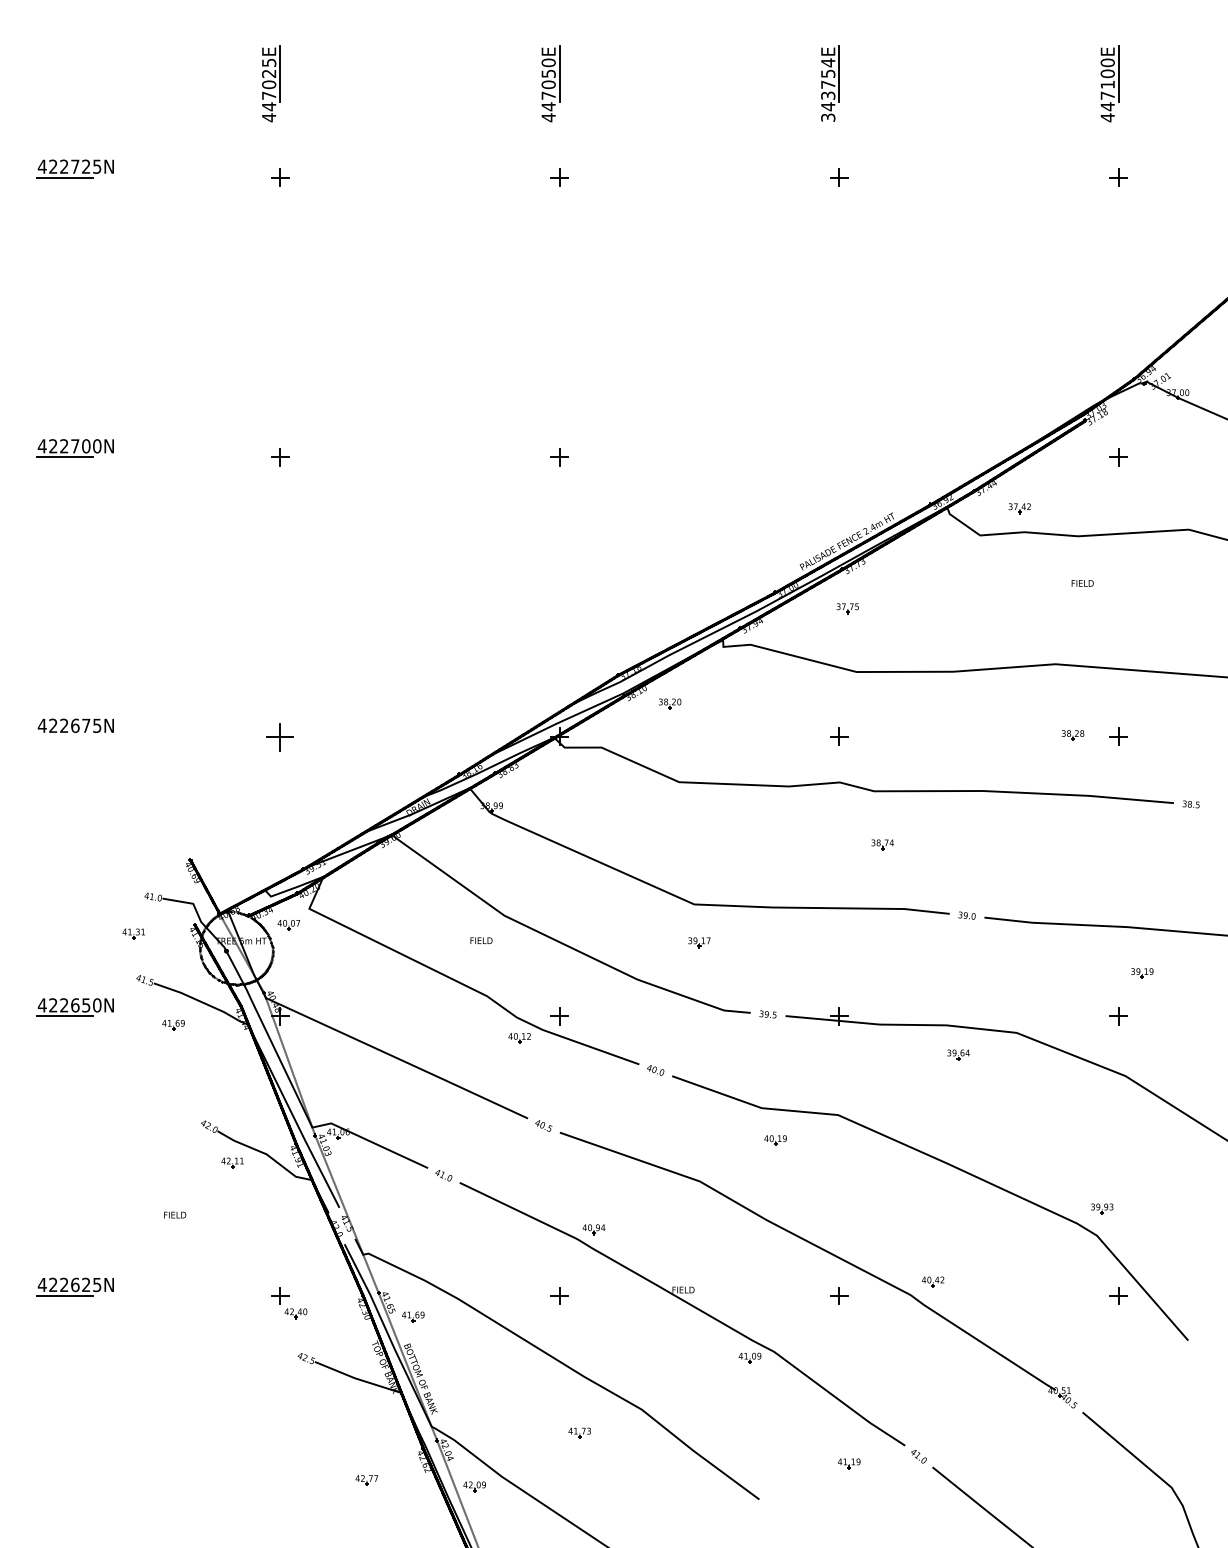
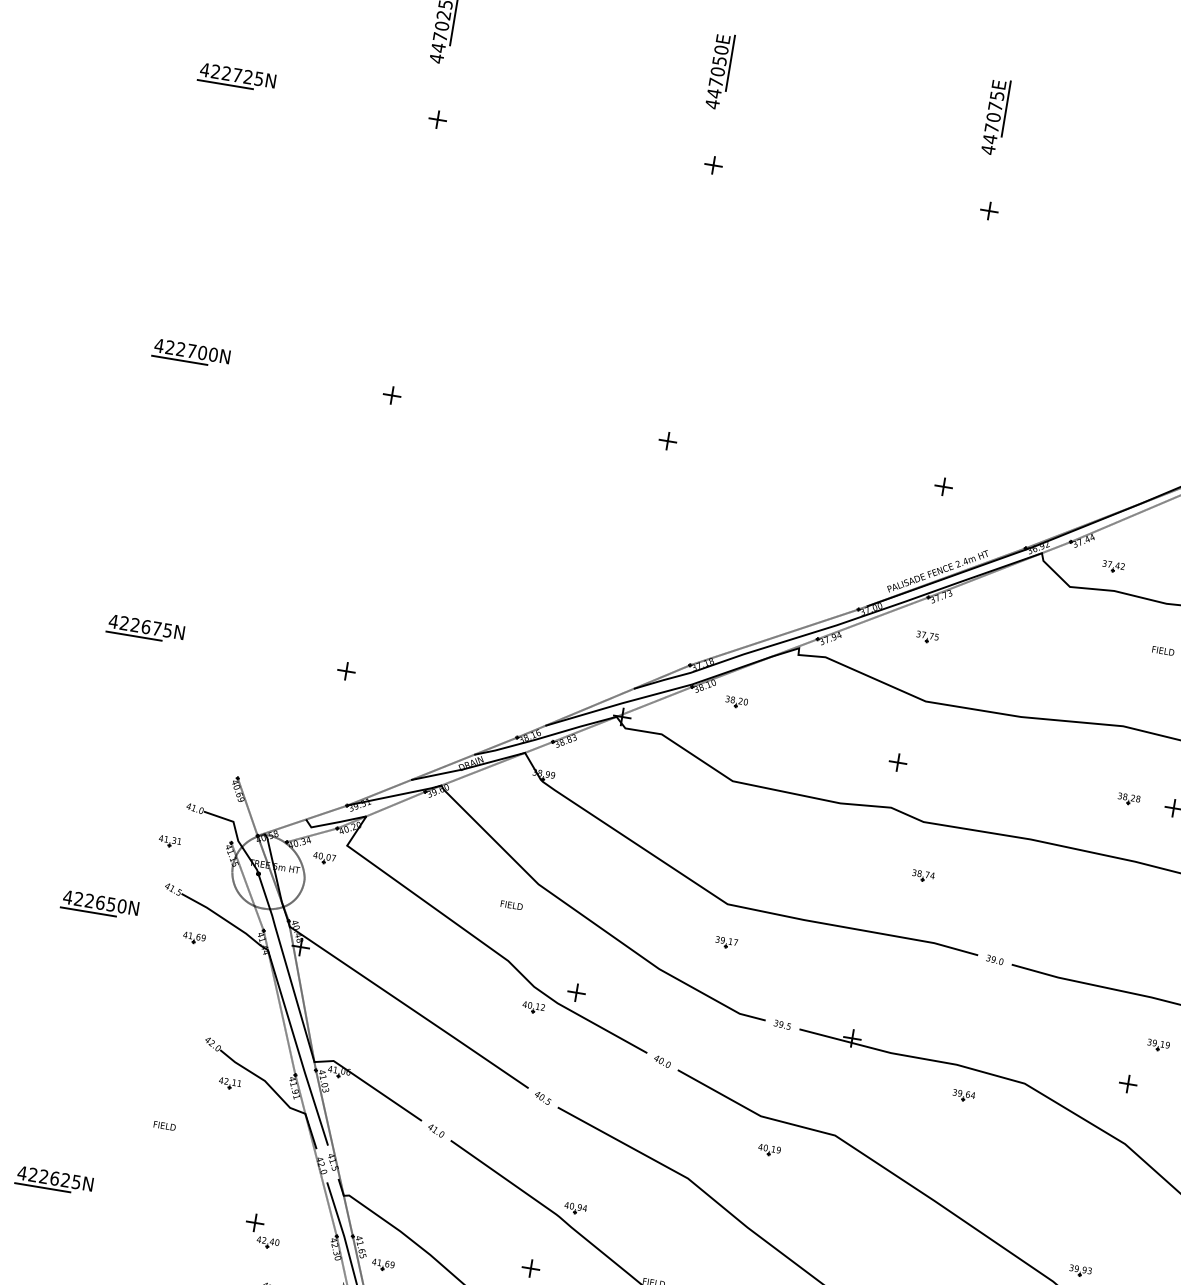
text: (828, 90) -> (993, 123), 343754E -> 447075E
part: (839, 457) -> (943, 487), added
line: (64, 736) -> (133, 635), added
part: (280, 736) -> (346, 671), size x0.62

